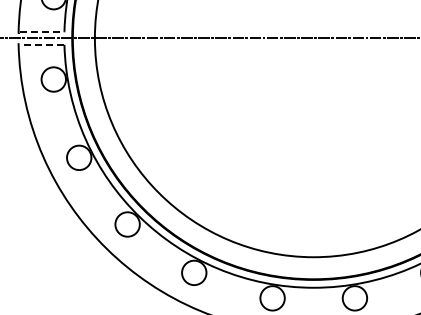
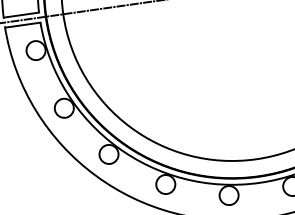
line: (42, 31) -> (22, 14), dashed -> solid
line: (41, 44) -> (22, 24), dashed -> solid

